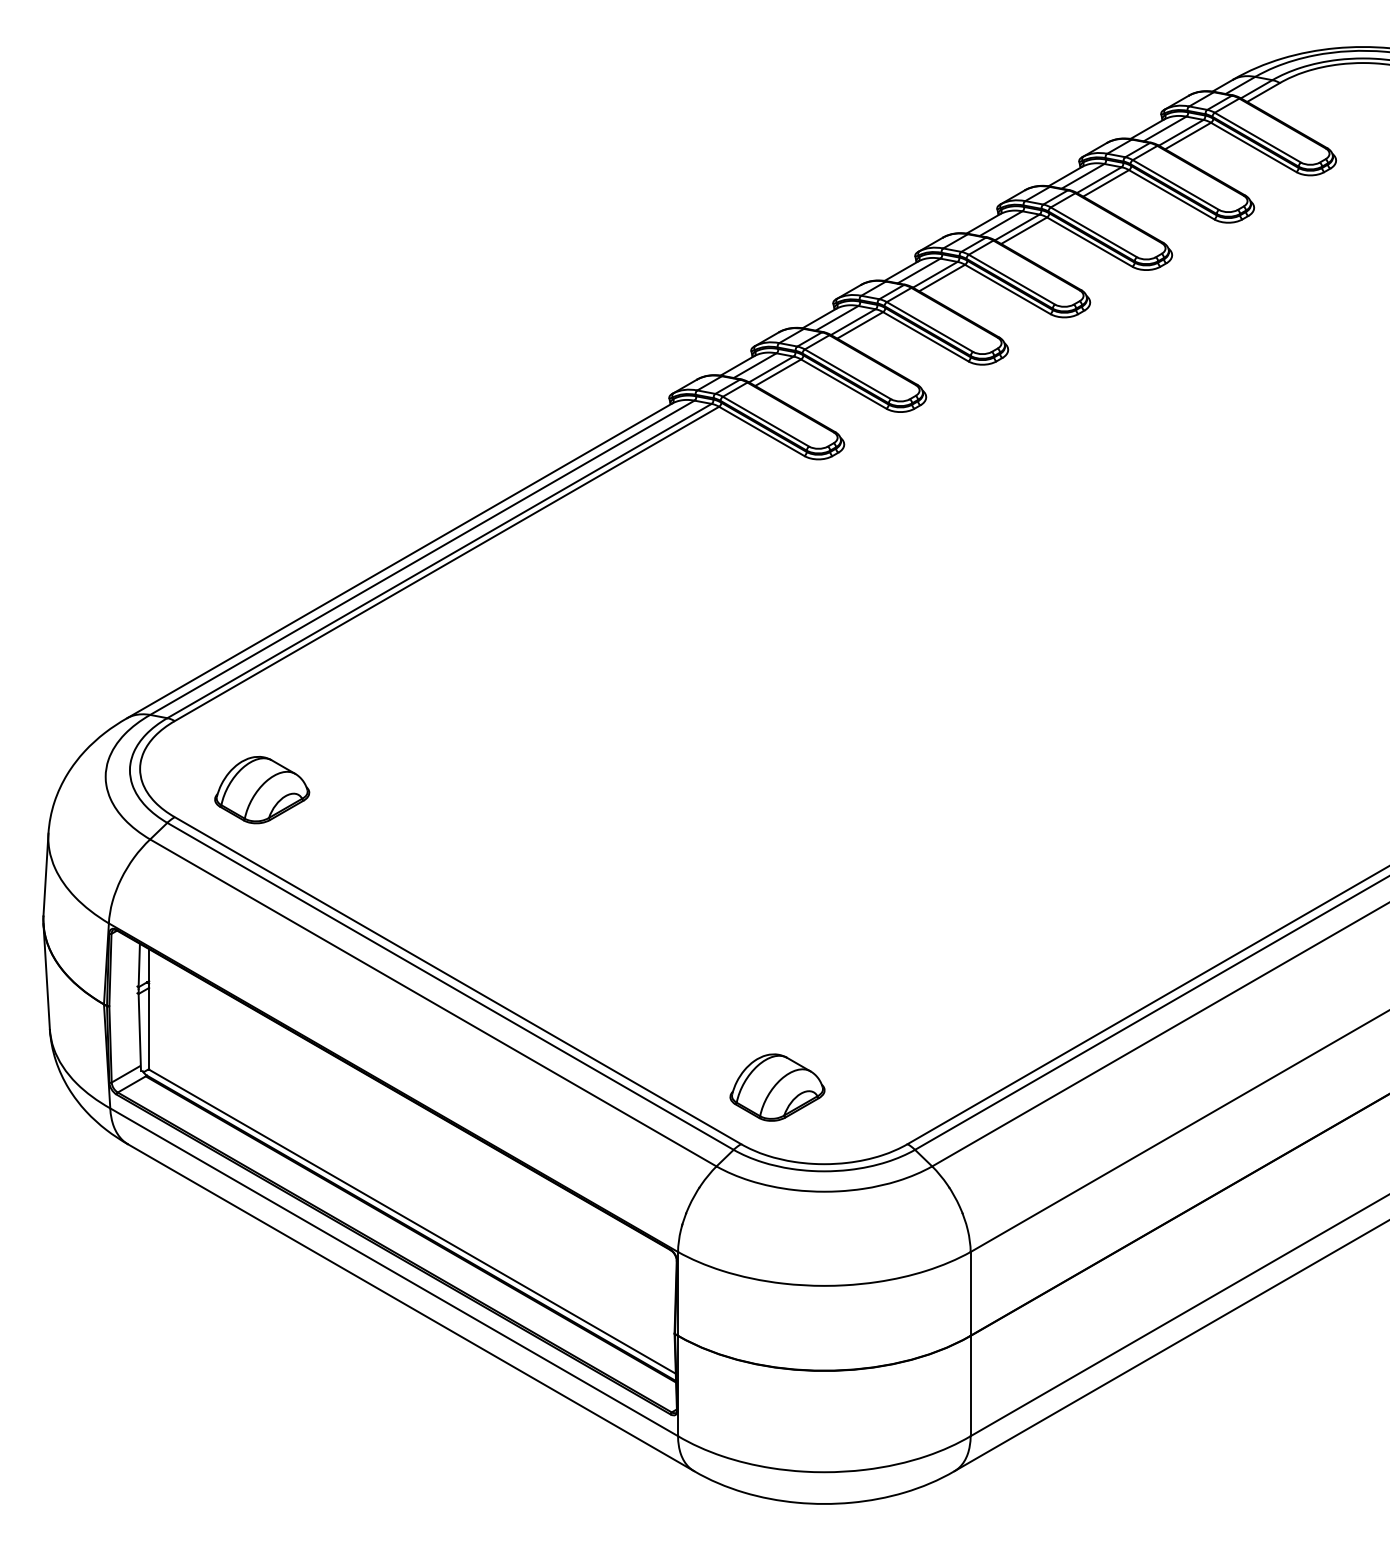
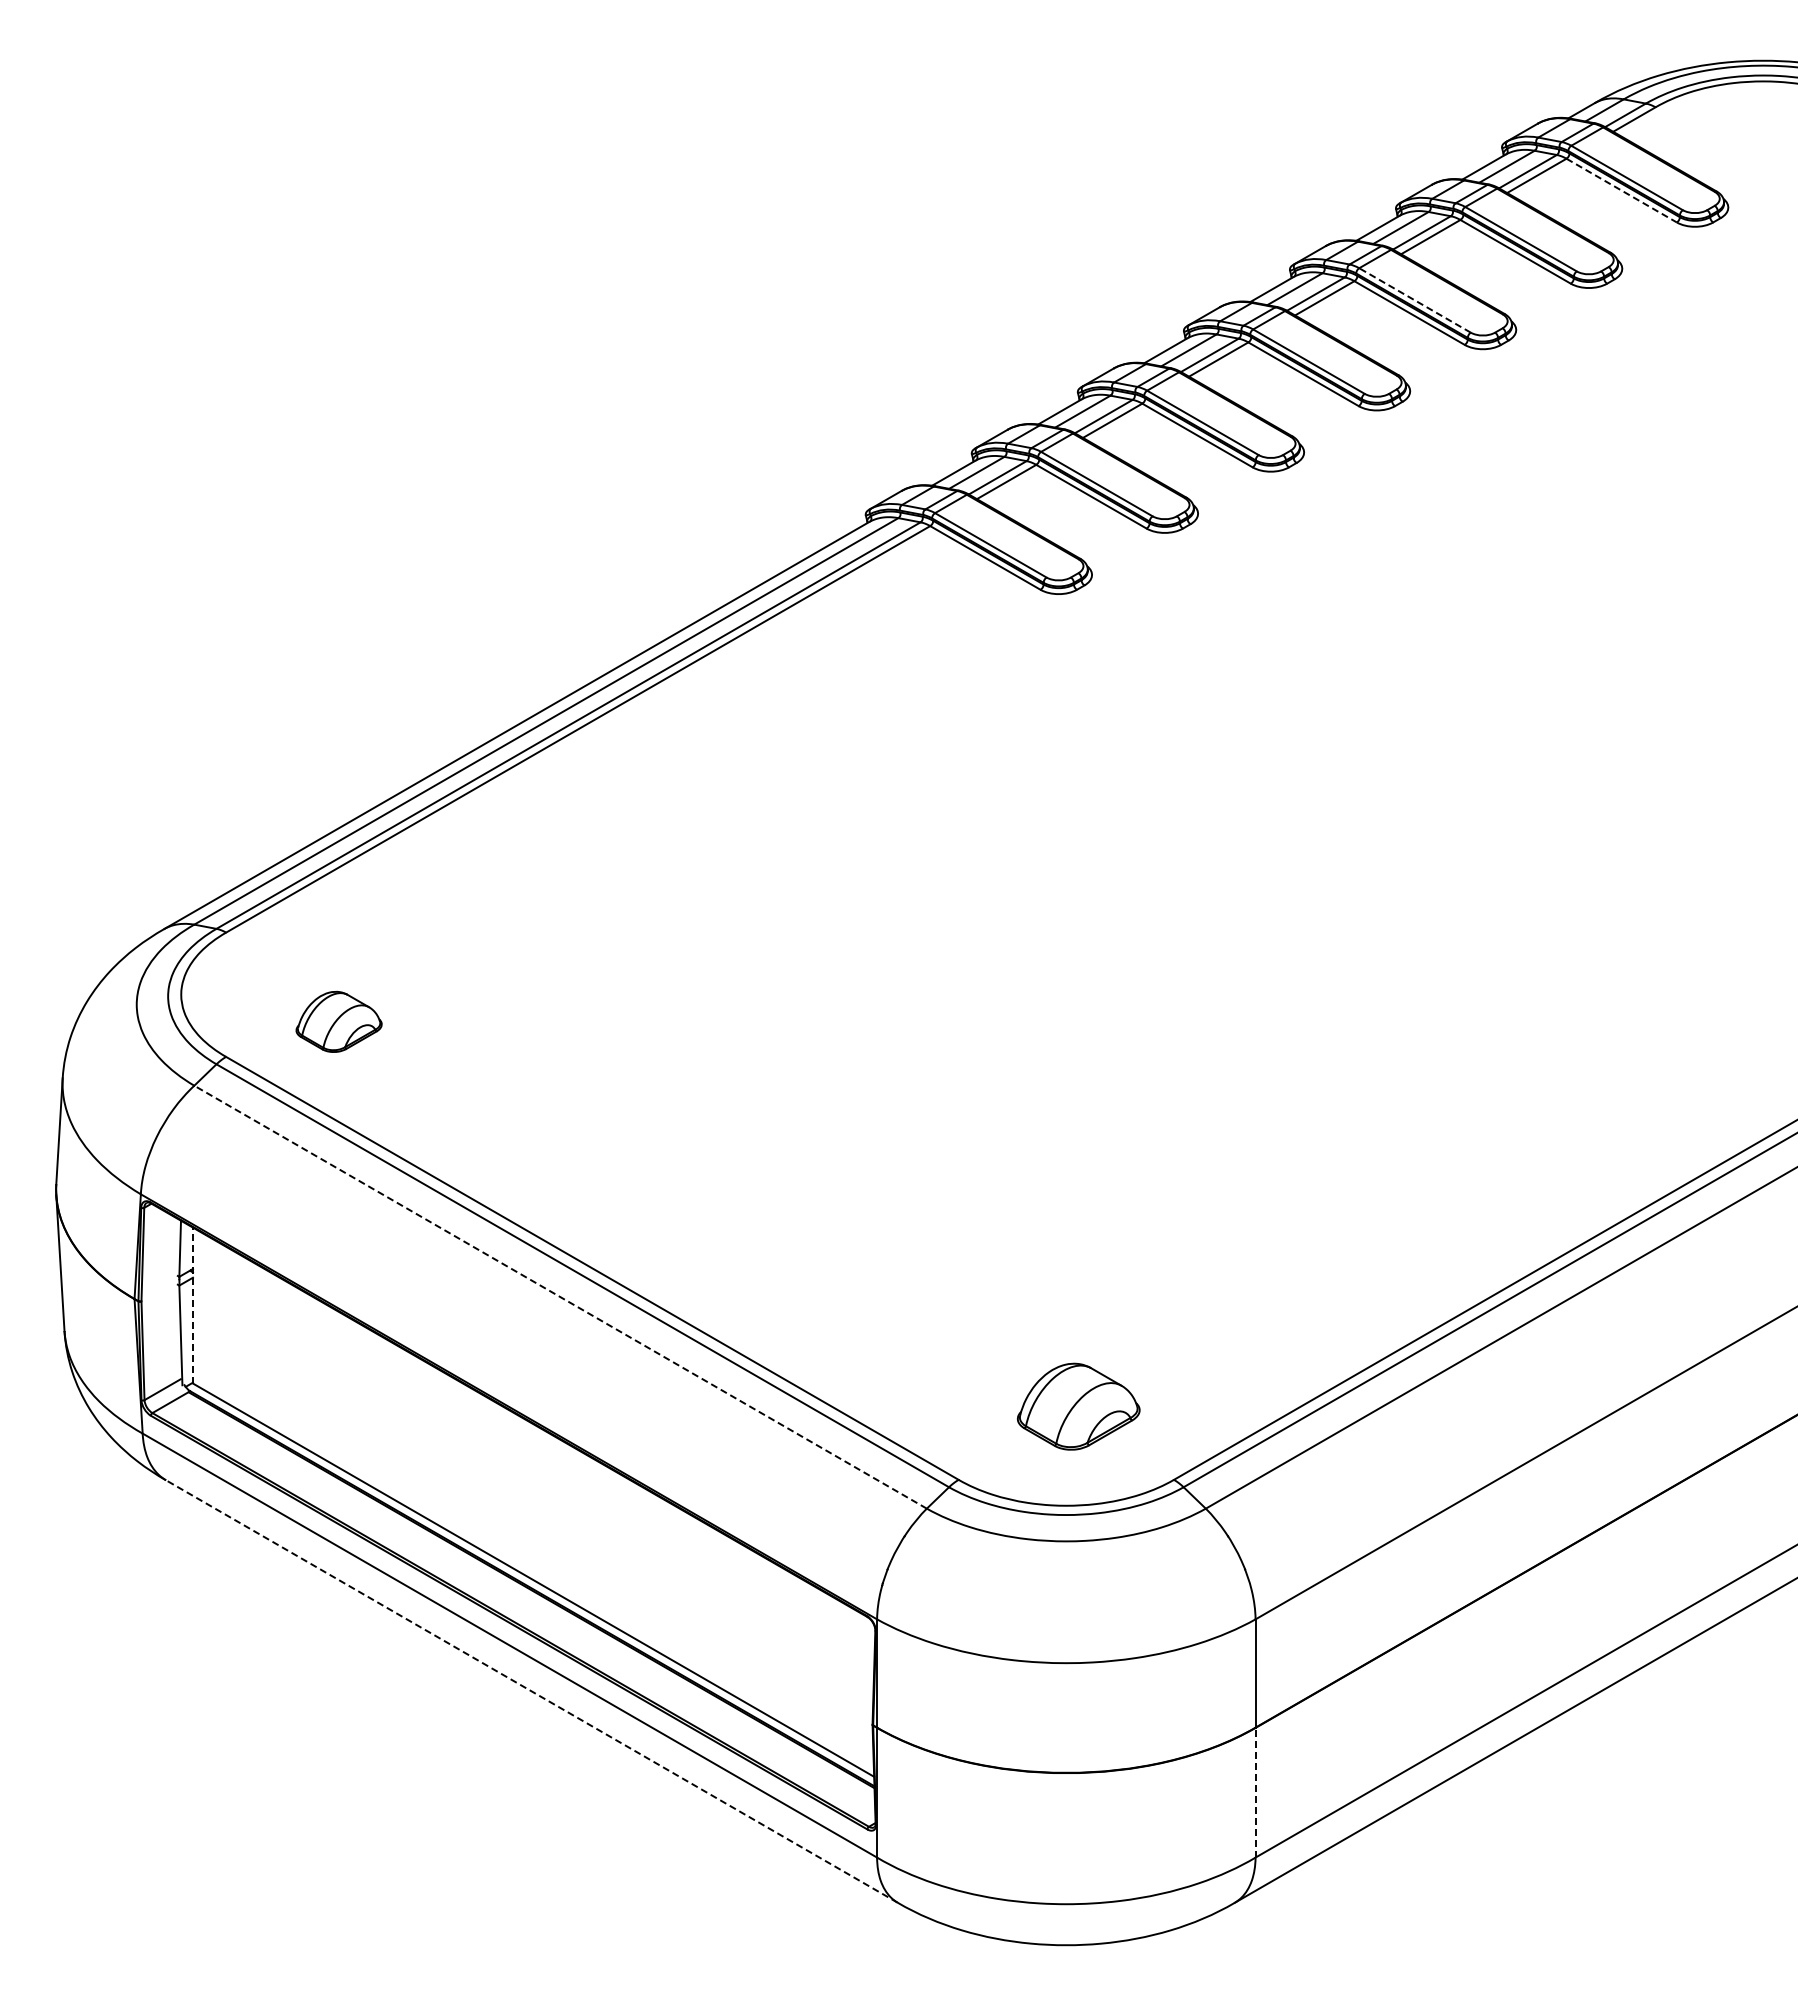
line: (1253, 147) -> (1621, 190), solid -> dashed
line: (1093, 232) -> (1414, 300), solid -> dashed
part: (261, 789) -> (338, 1021), size x0.7
line: (433, 1003) -> (560, 1297), solid -> dashed
line: (148, 1009) -> (192, 1305), solid -> dashed
part: (777, 1087) -> (1078, 1406), moved
line: (410, 1307) -> (531, 1691), solid -> dashed
line: (970, 1385) -> (1255, 1792), solid -> dashed

